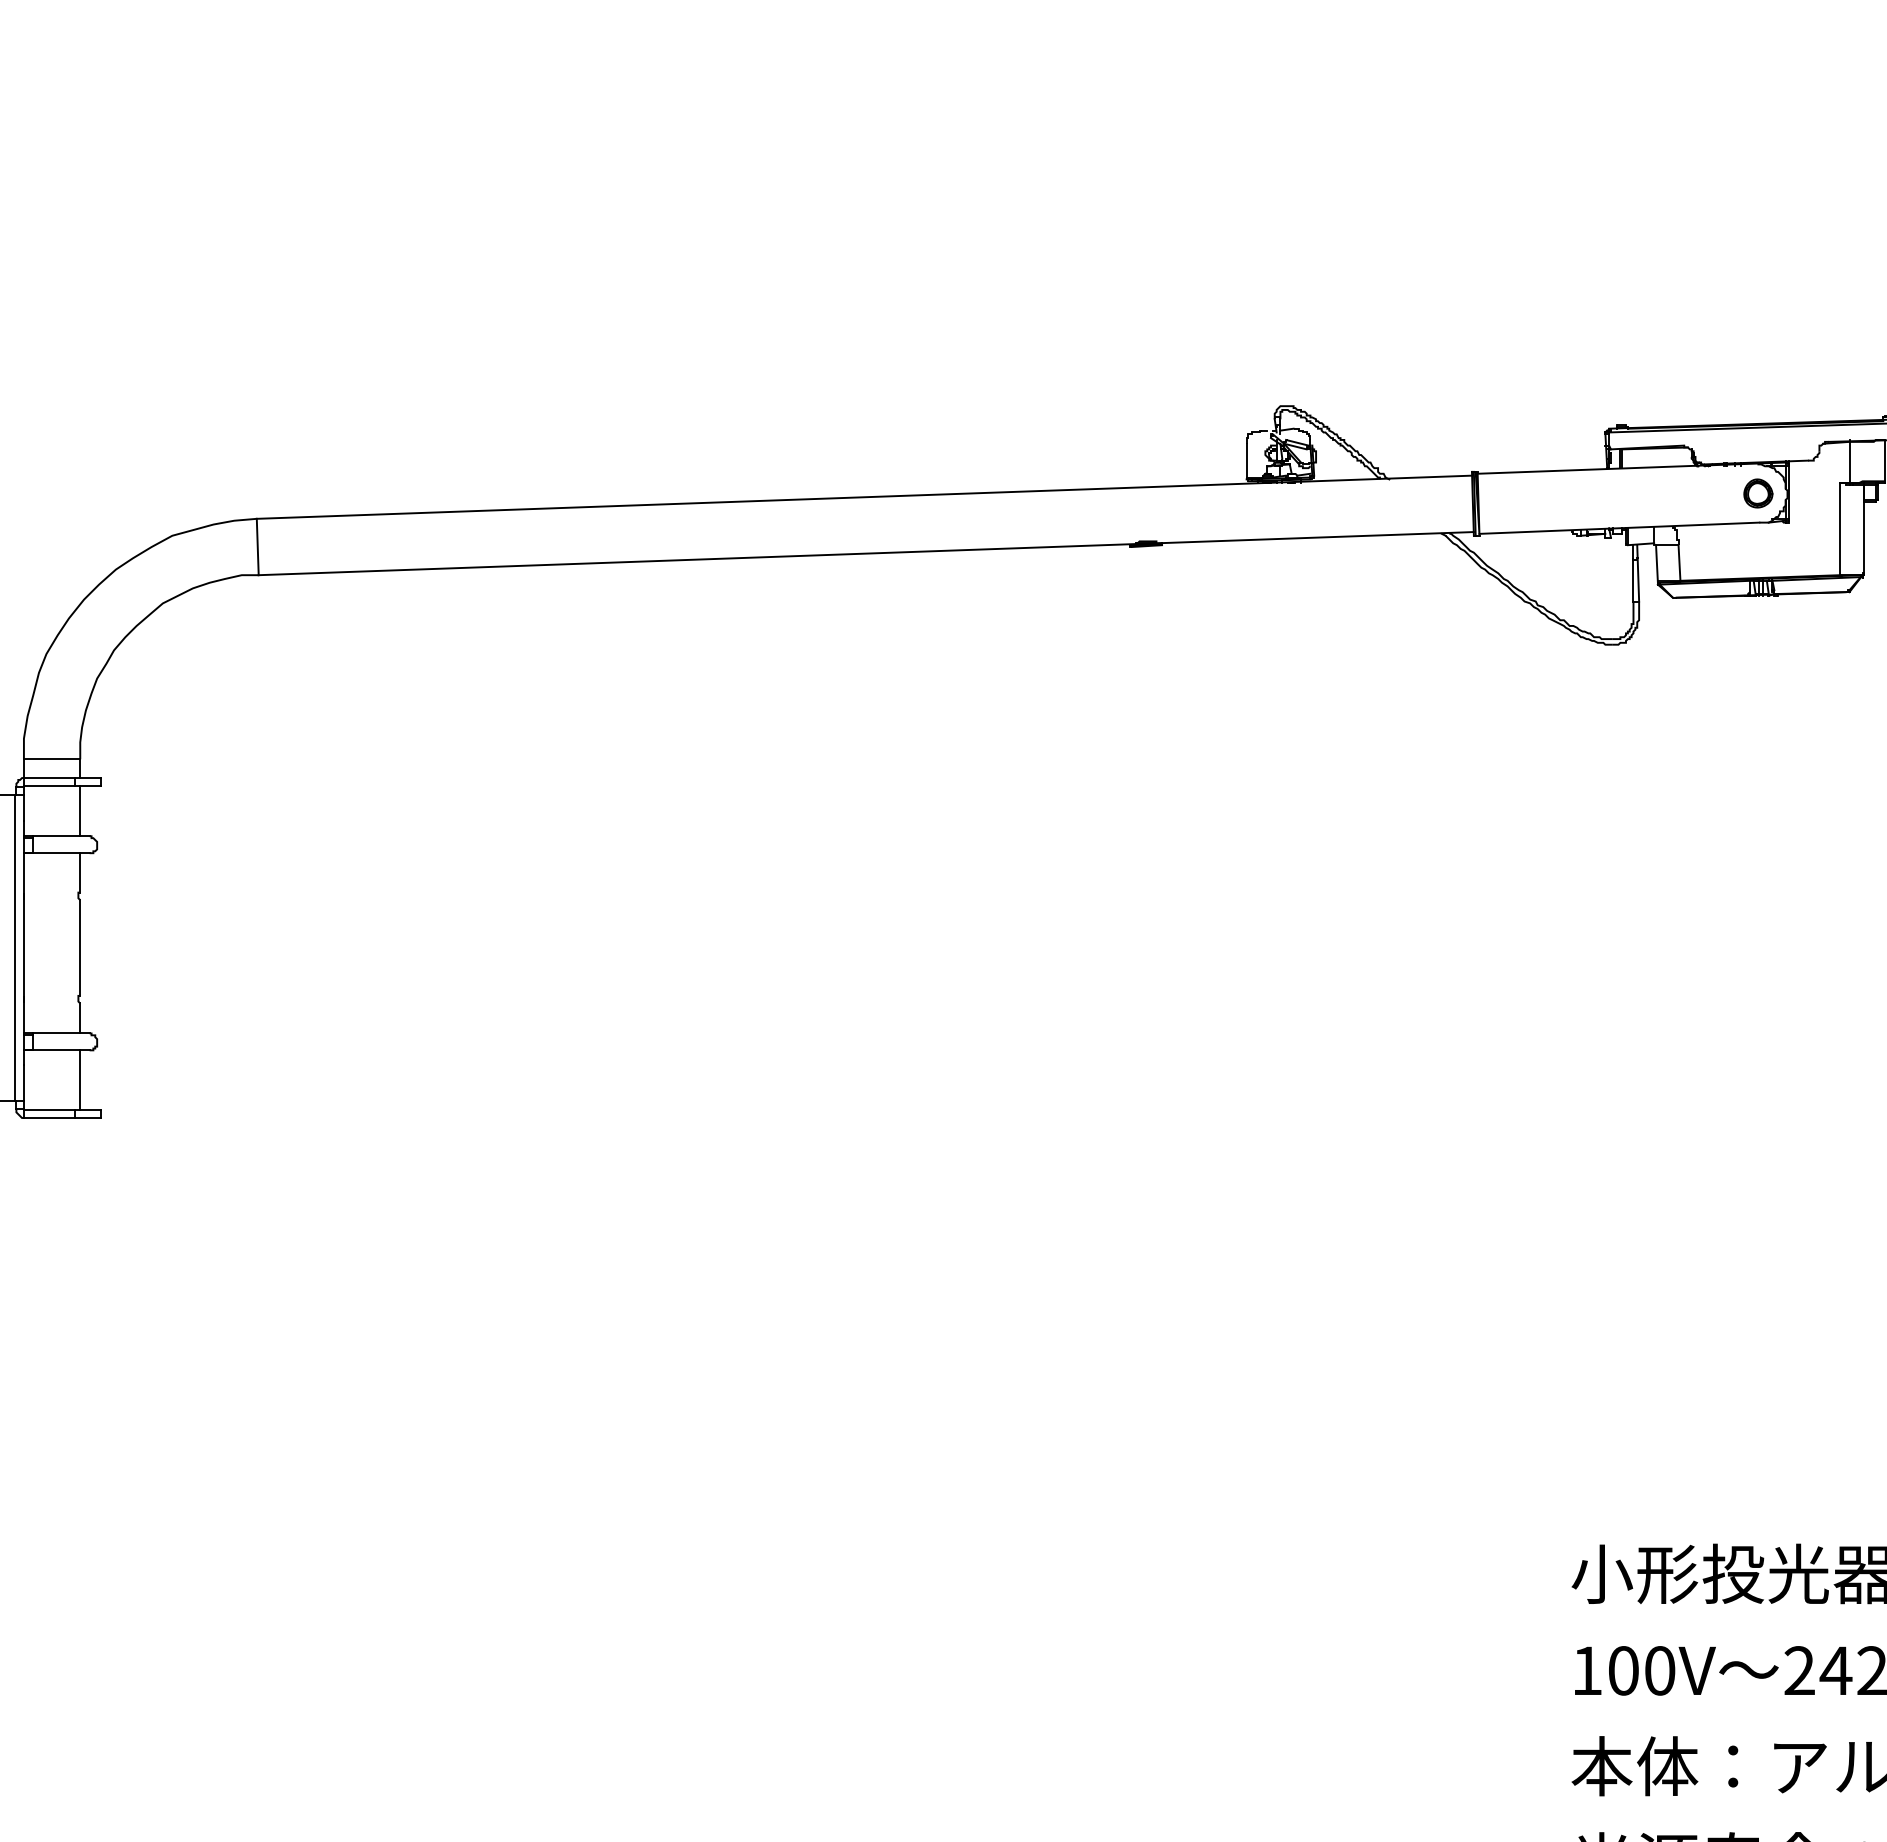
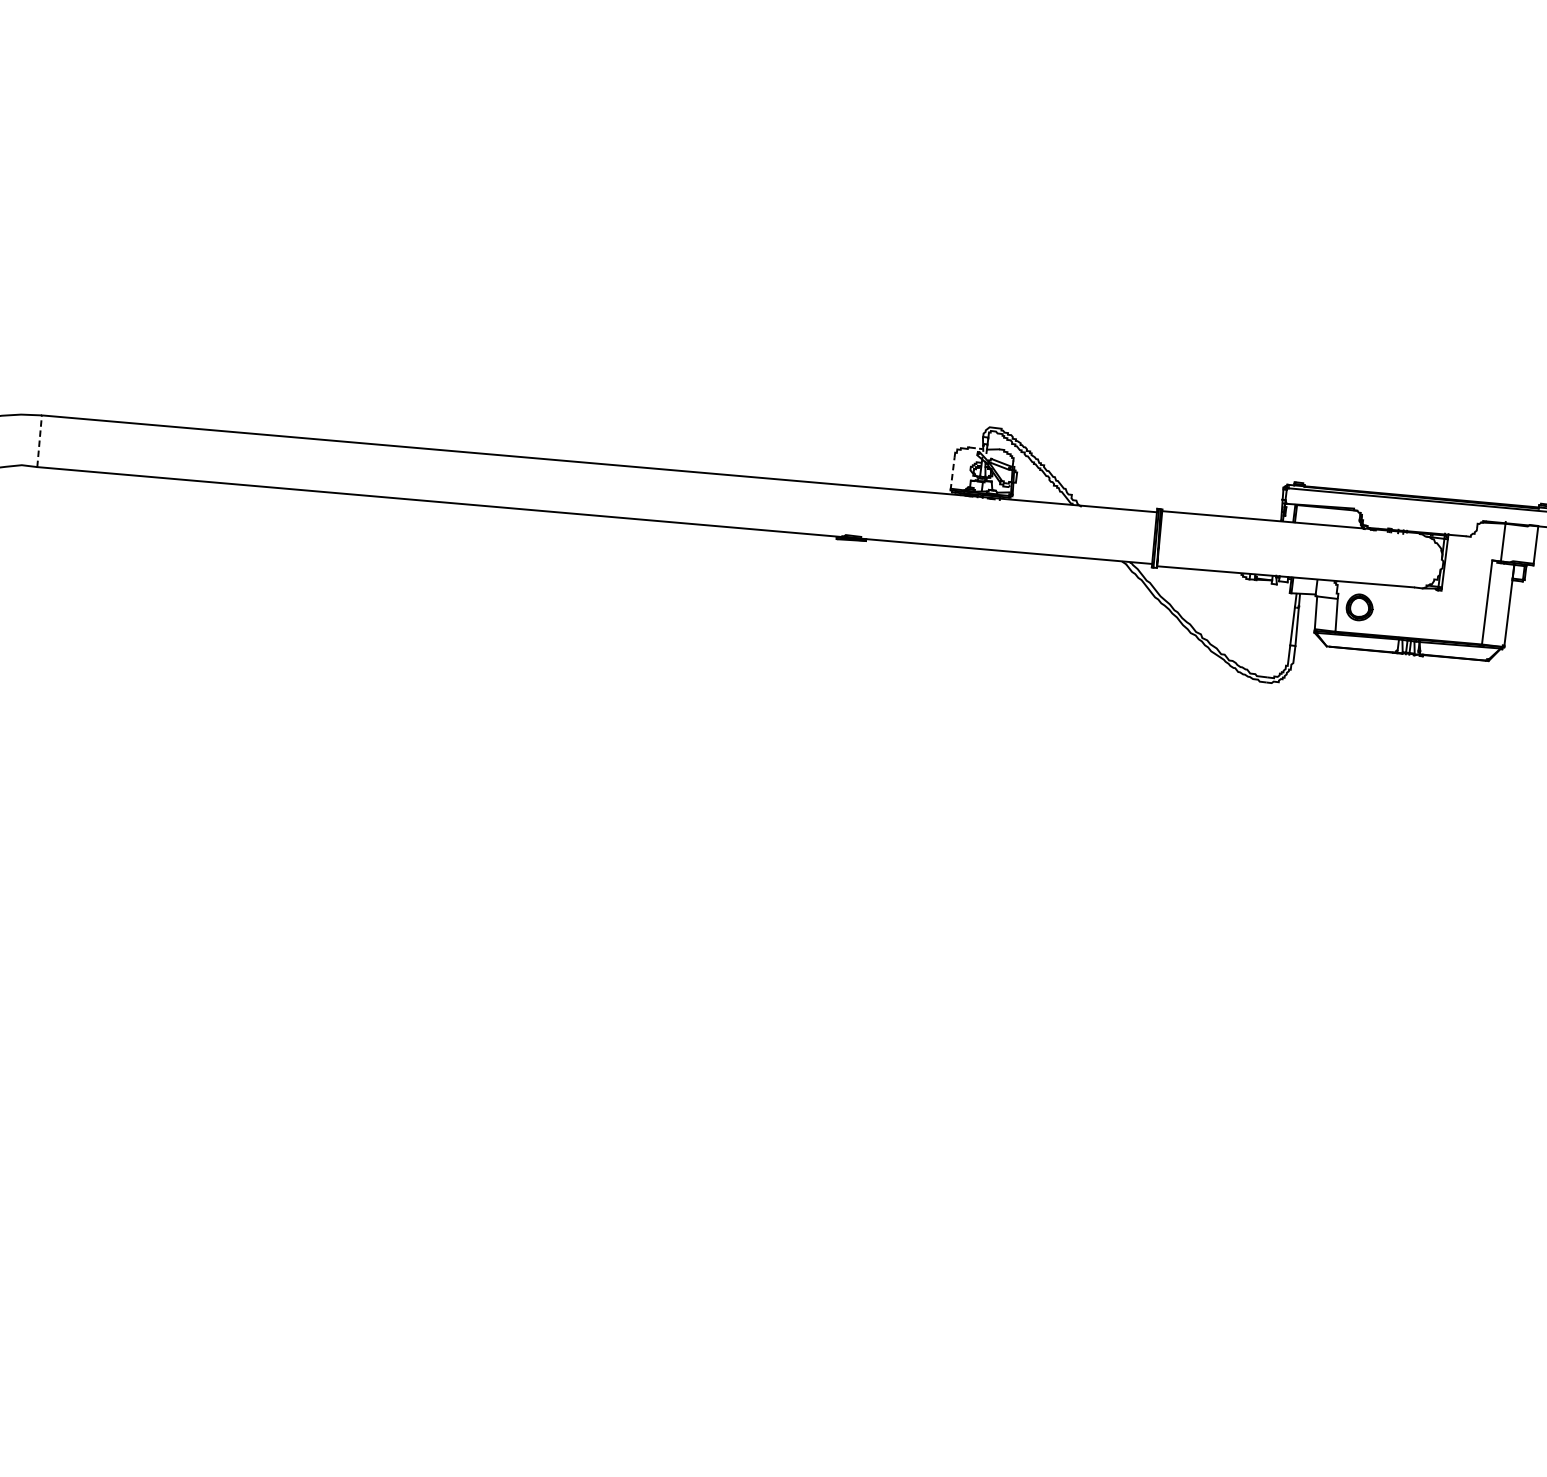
line: (1246, 461) -> (952, 474), solid -> dashed
part: (1758, 493) -> (1359, 607), moved
line: (257, 546) -> (39, 440), solid -> dashed

